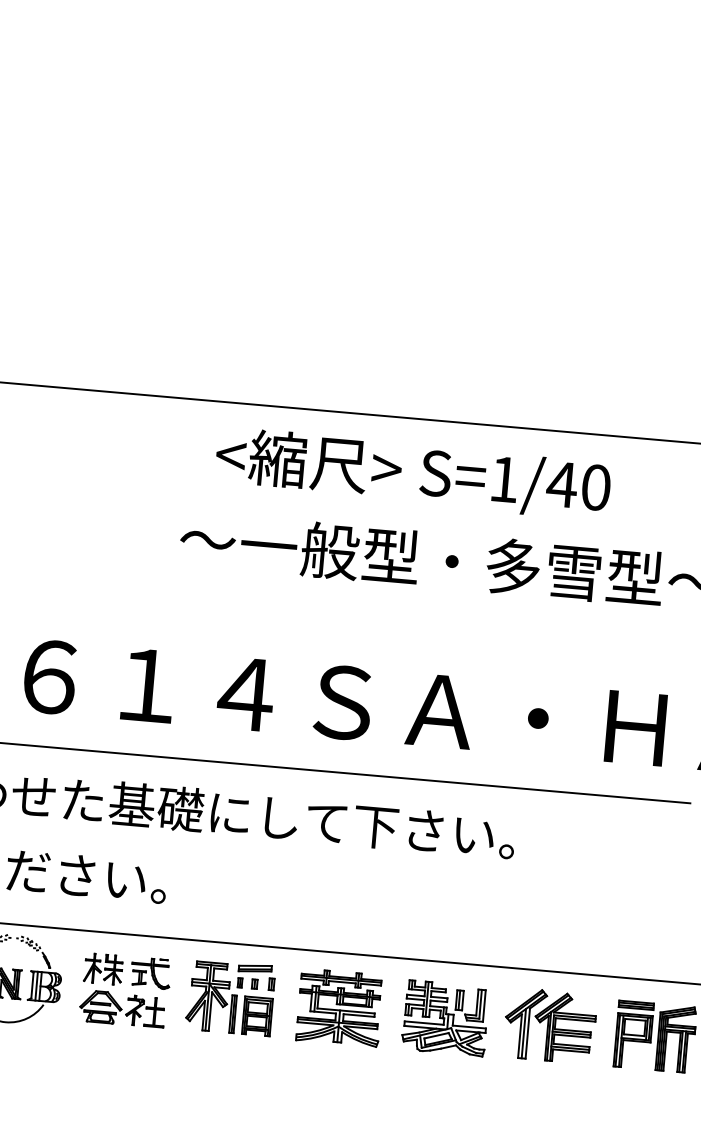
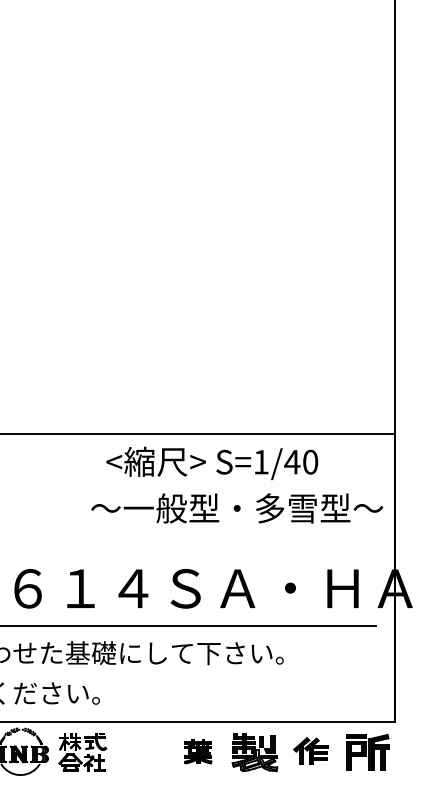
part: (229, 995) -> (138, 750), removed
part: (340, 1007) -> (198, 751), size x0.6
part: (549, 1023) -> (310, 750), size x0.7

